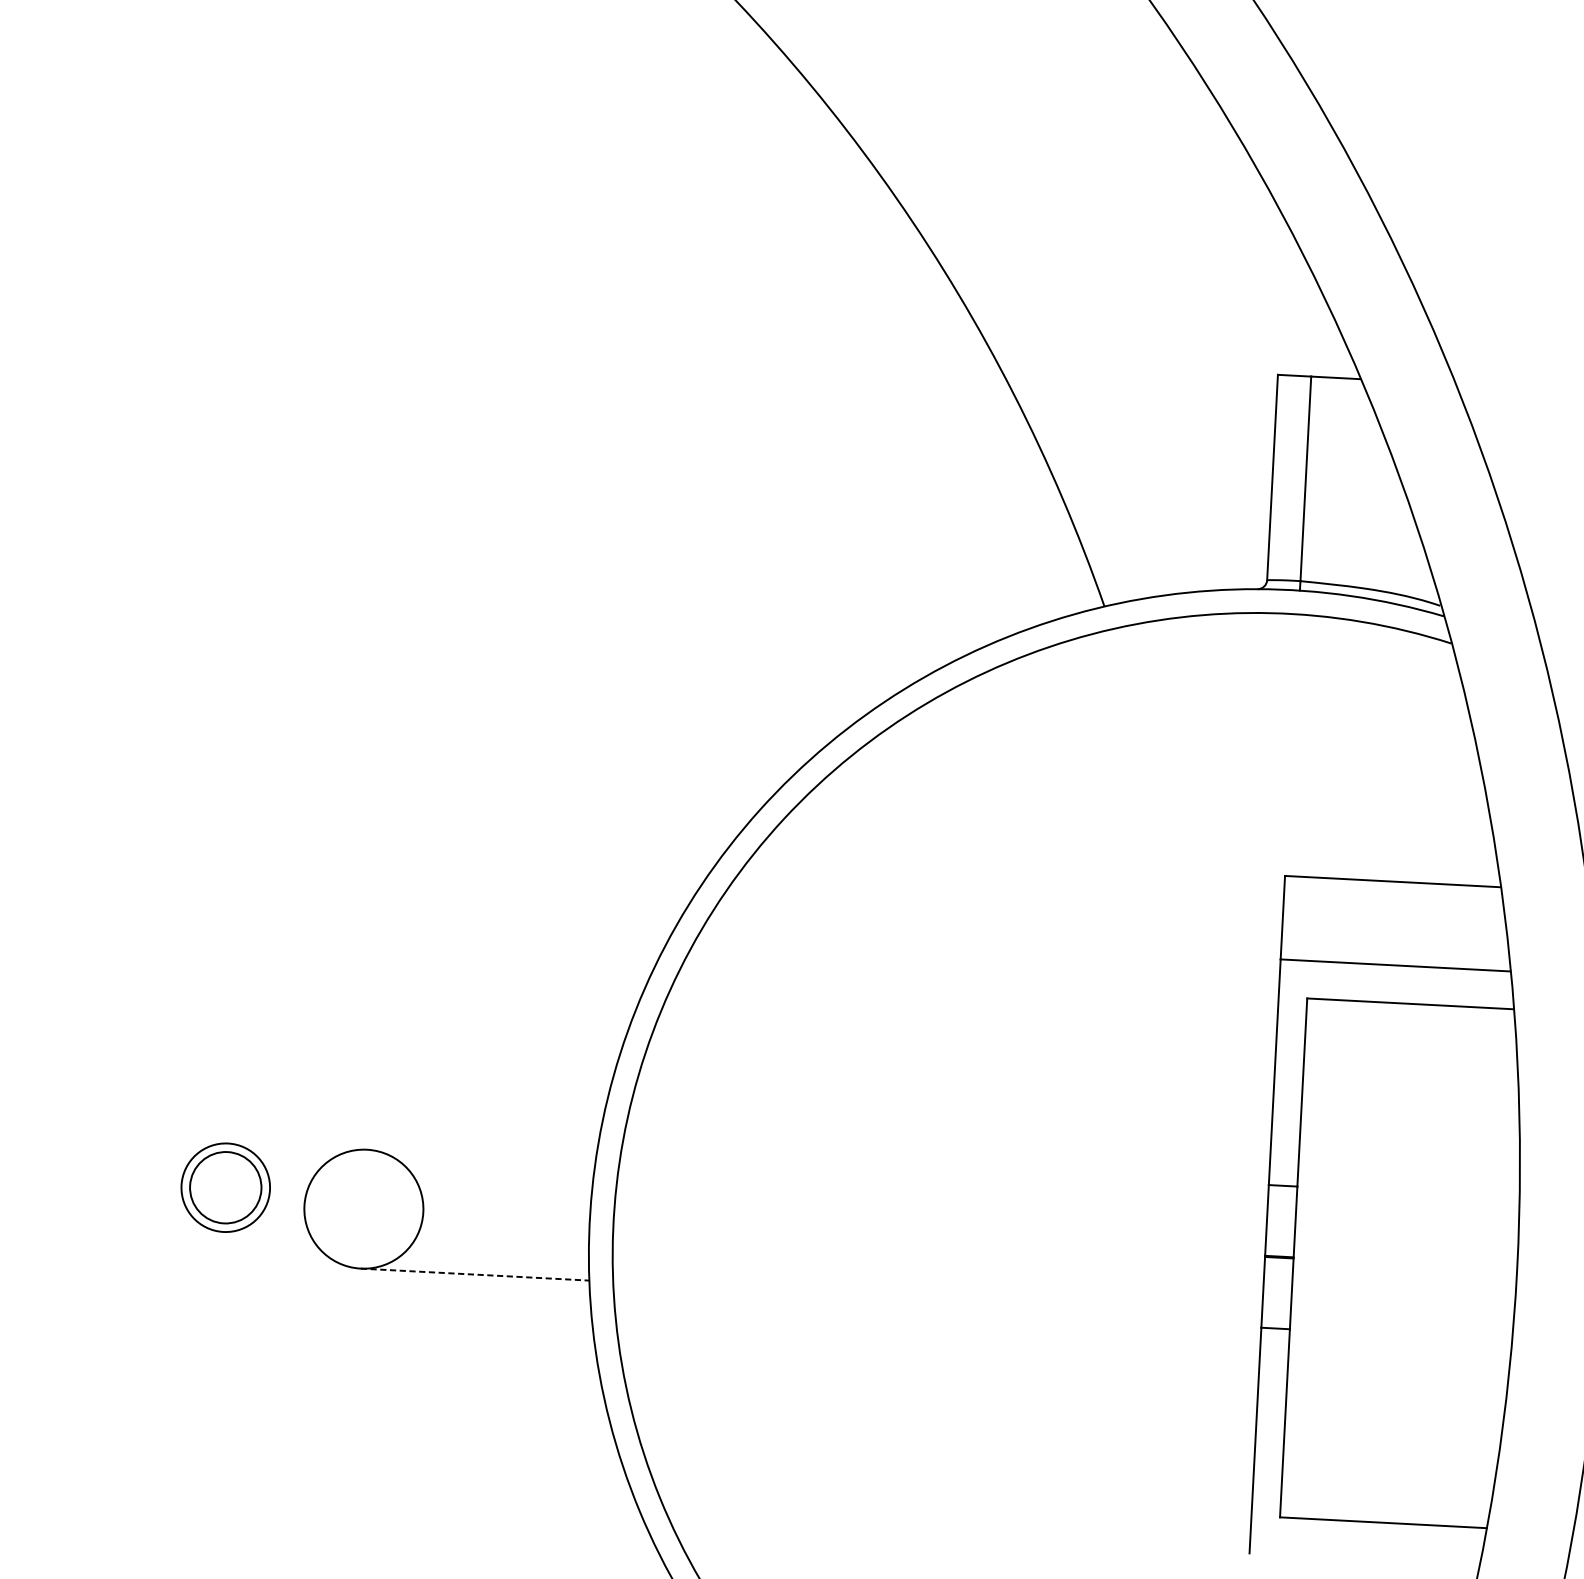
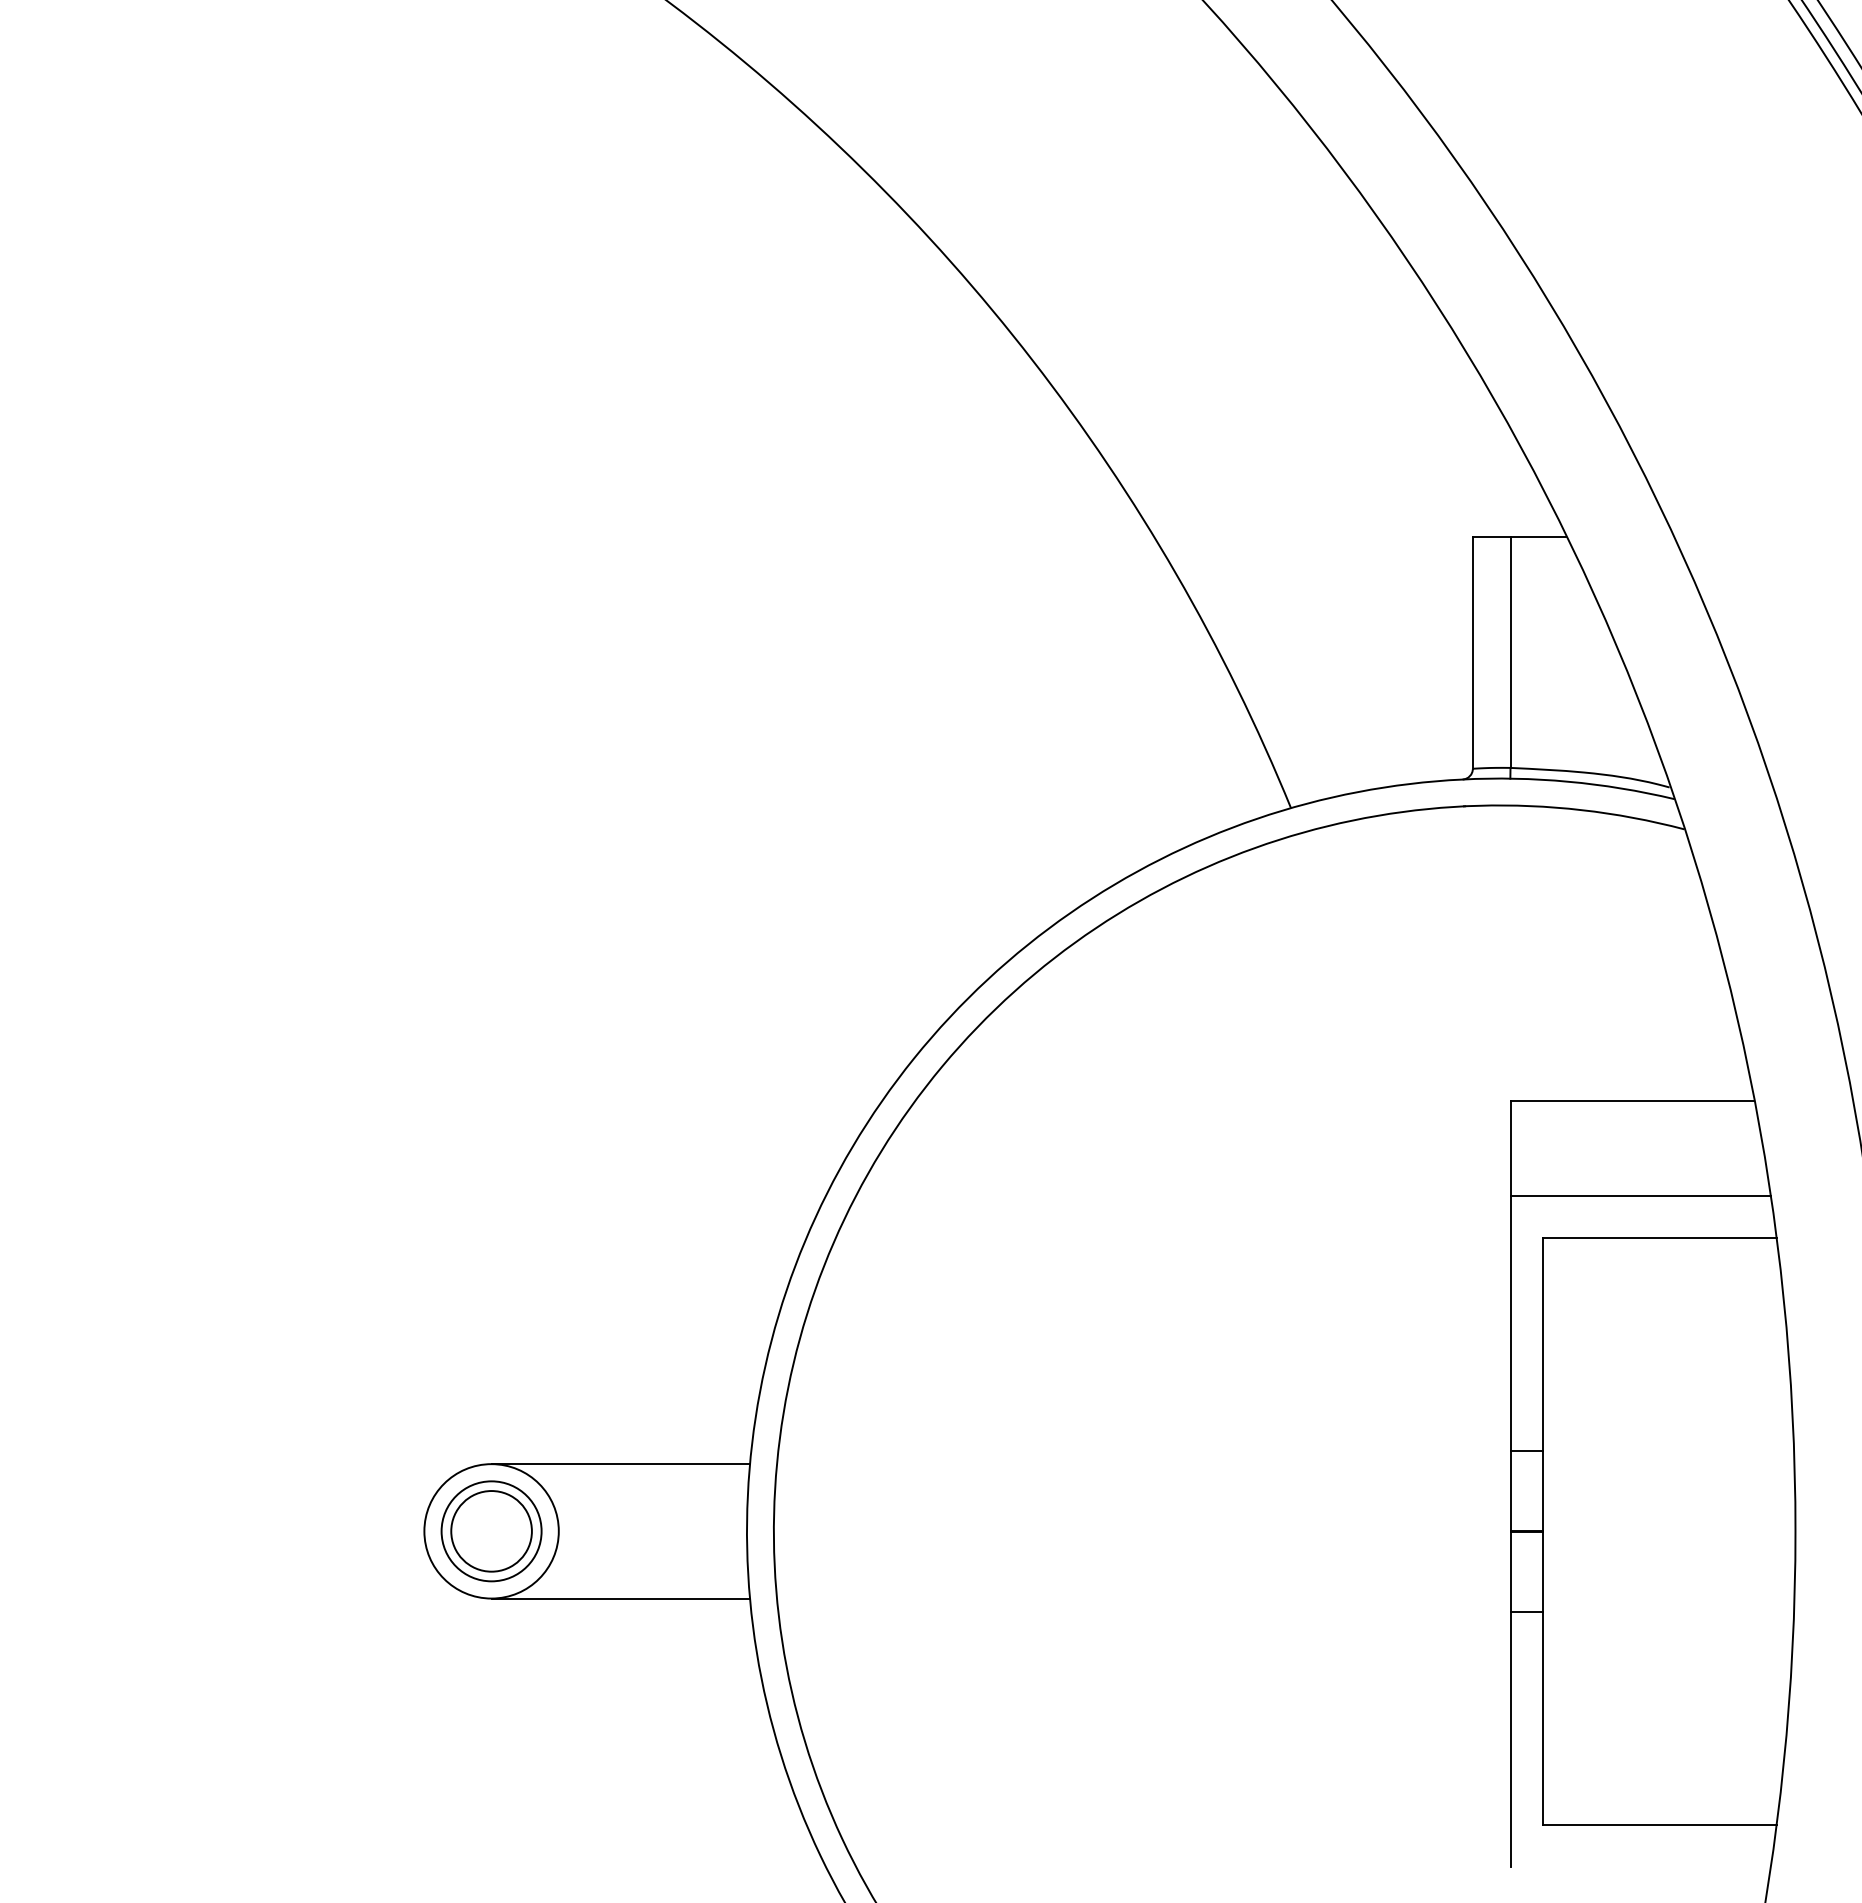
line: (481, 1156) -> (620, 1464), added
part: (225, 1187) -> (491, 1531), moved
line: (475, 1274) -> (621, 1598), dashed -> solid

